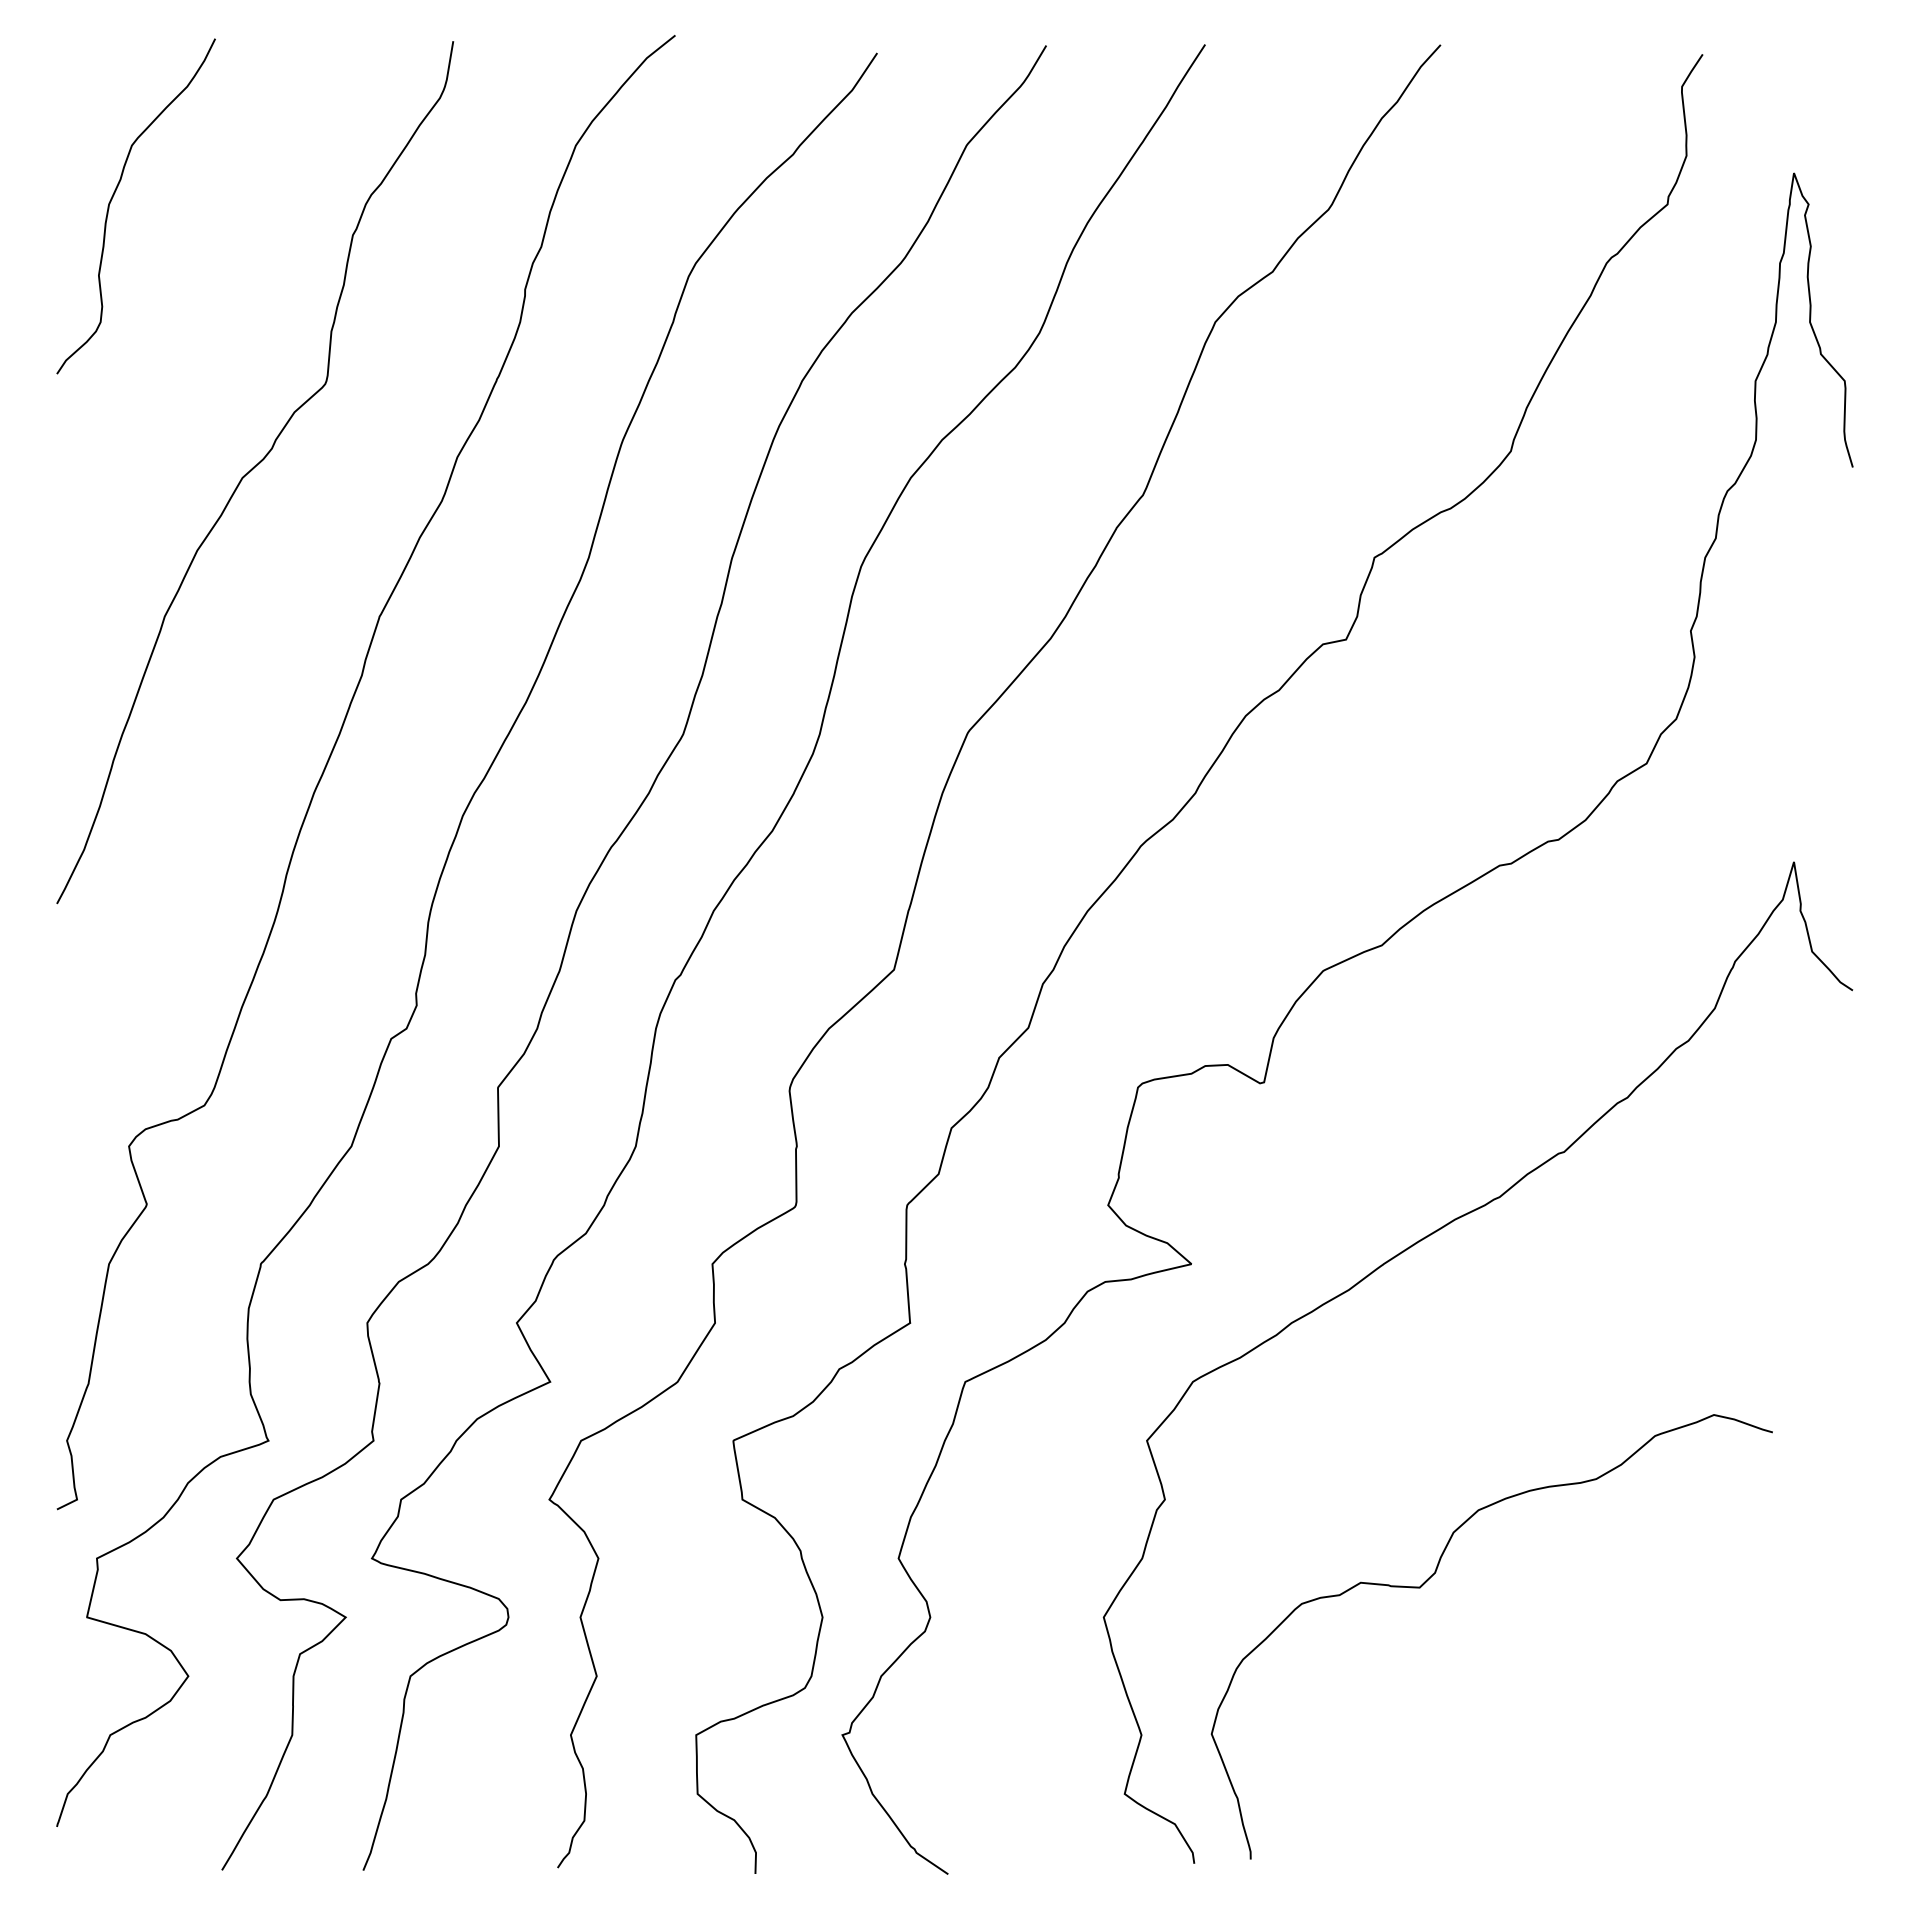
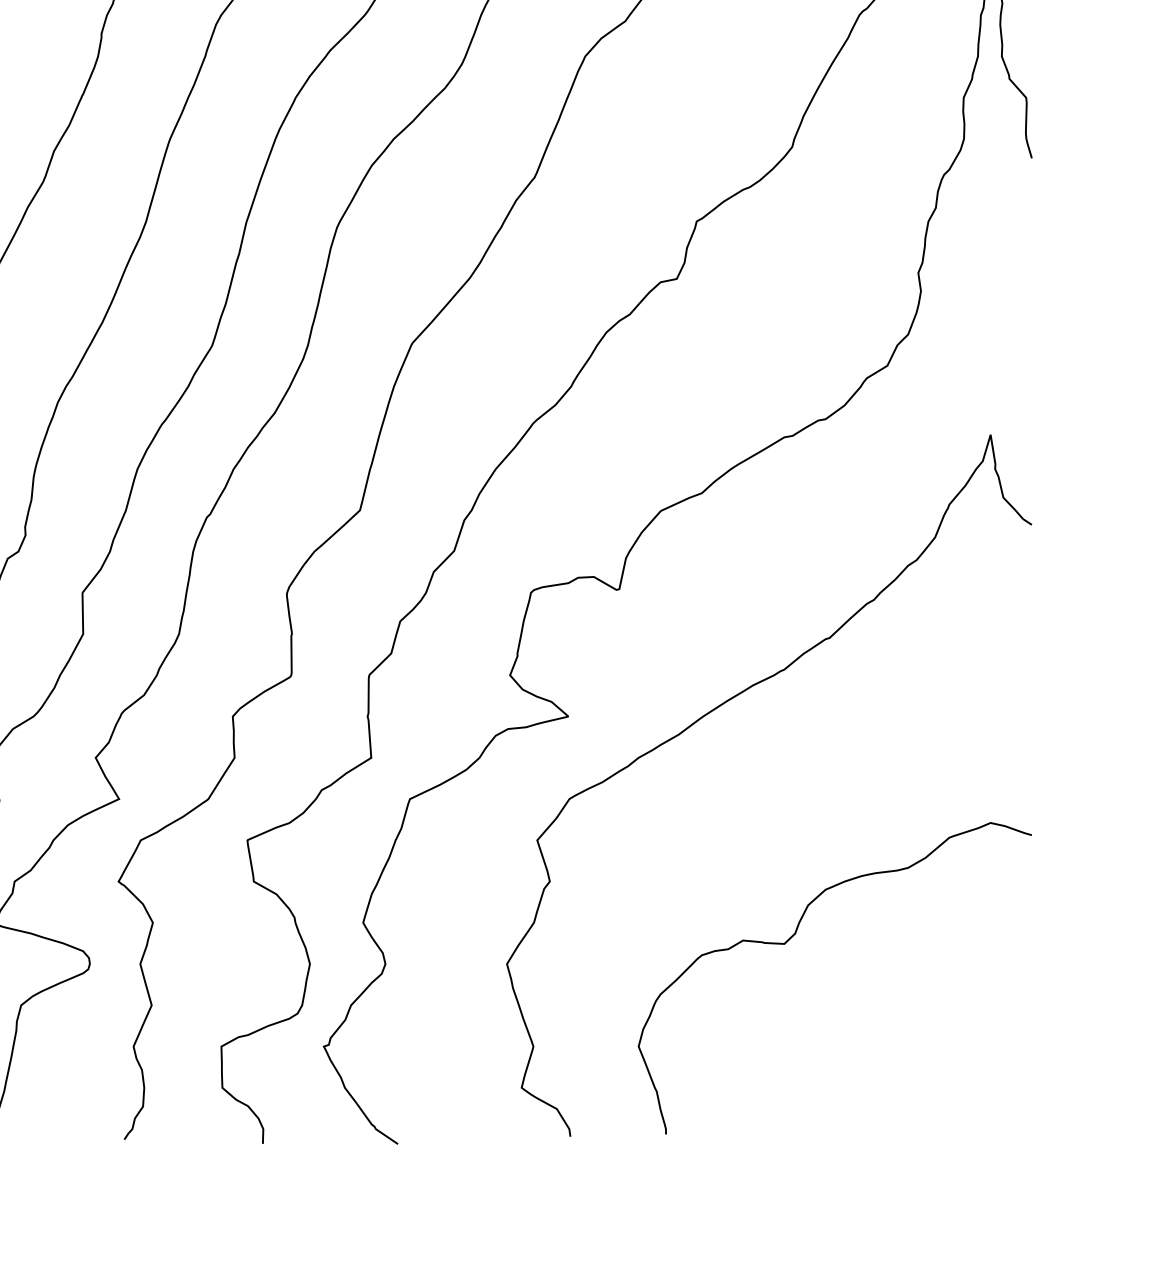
curve: (1432, 1576) -> (793, 936), moved

